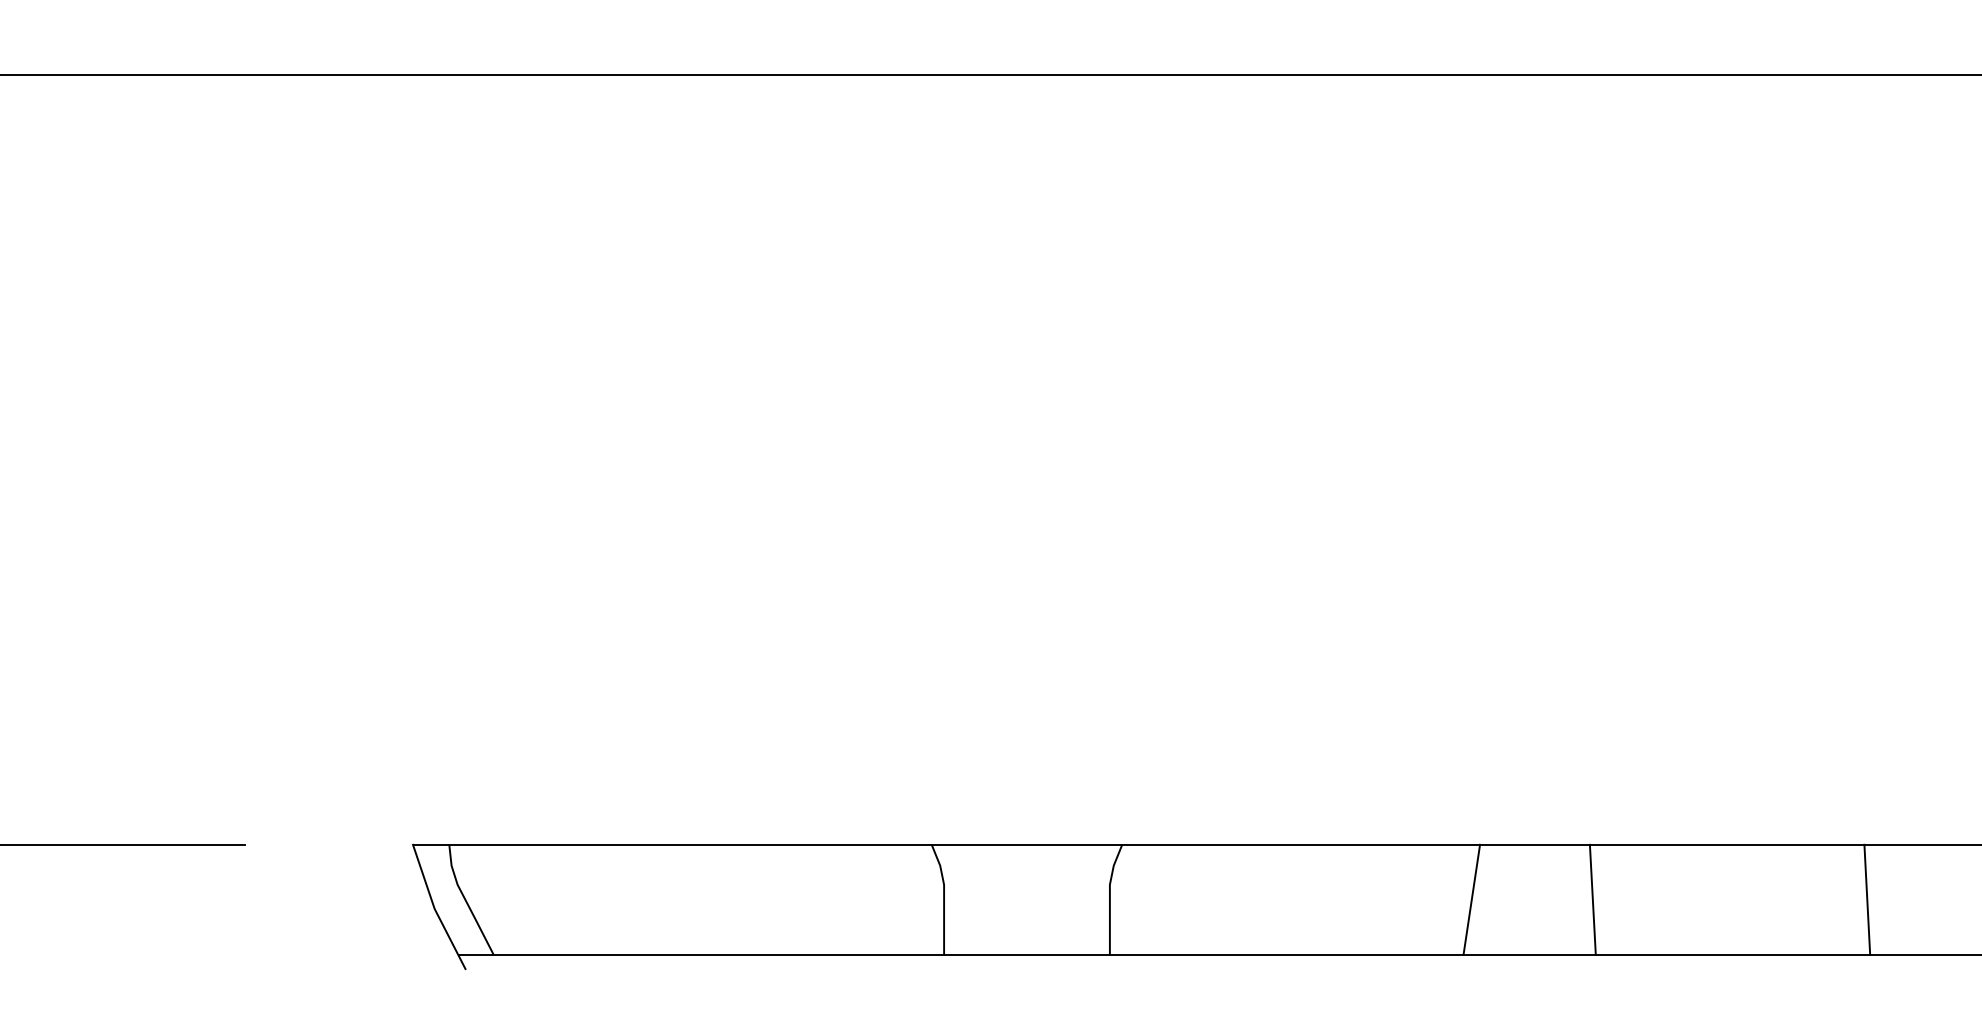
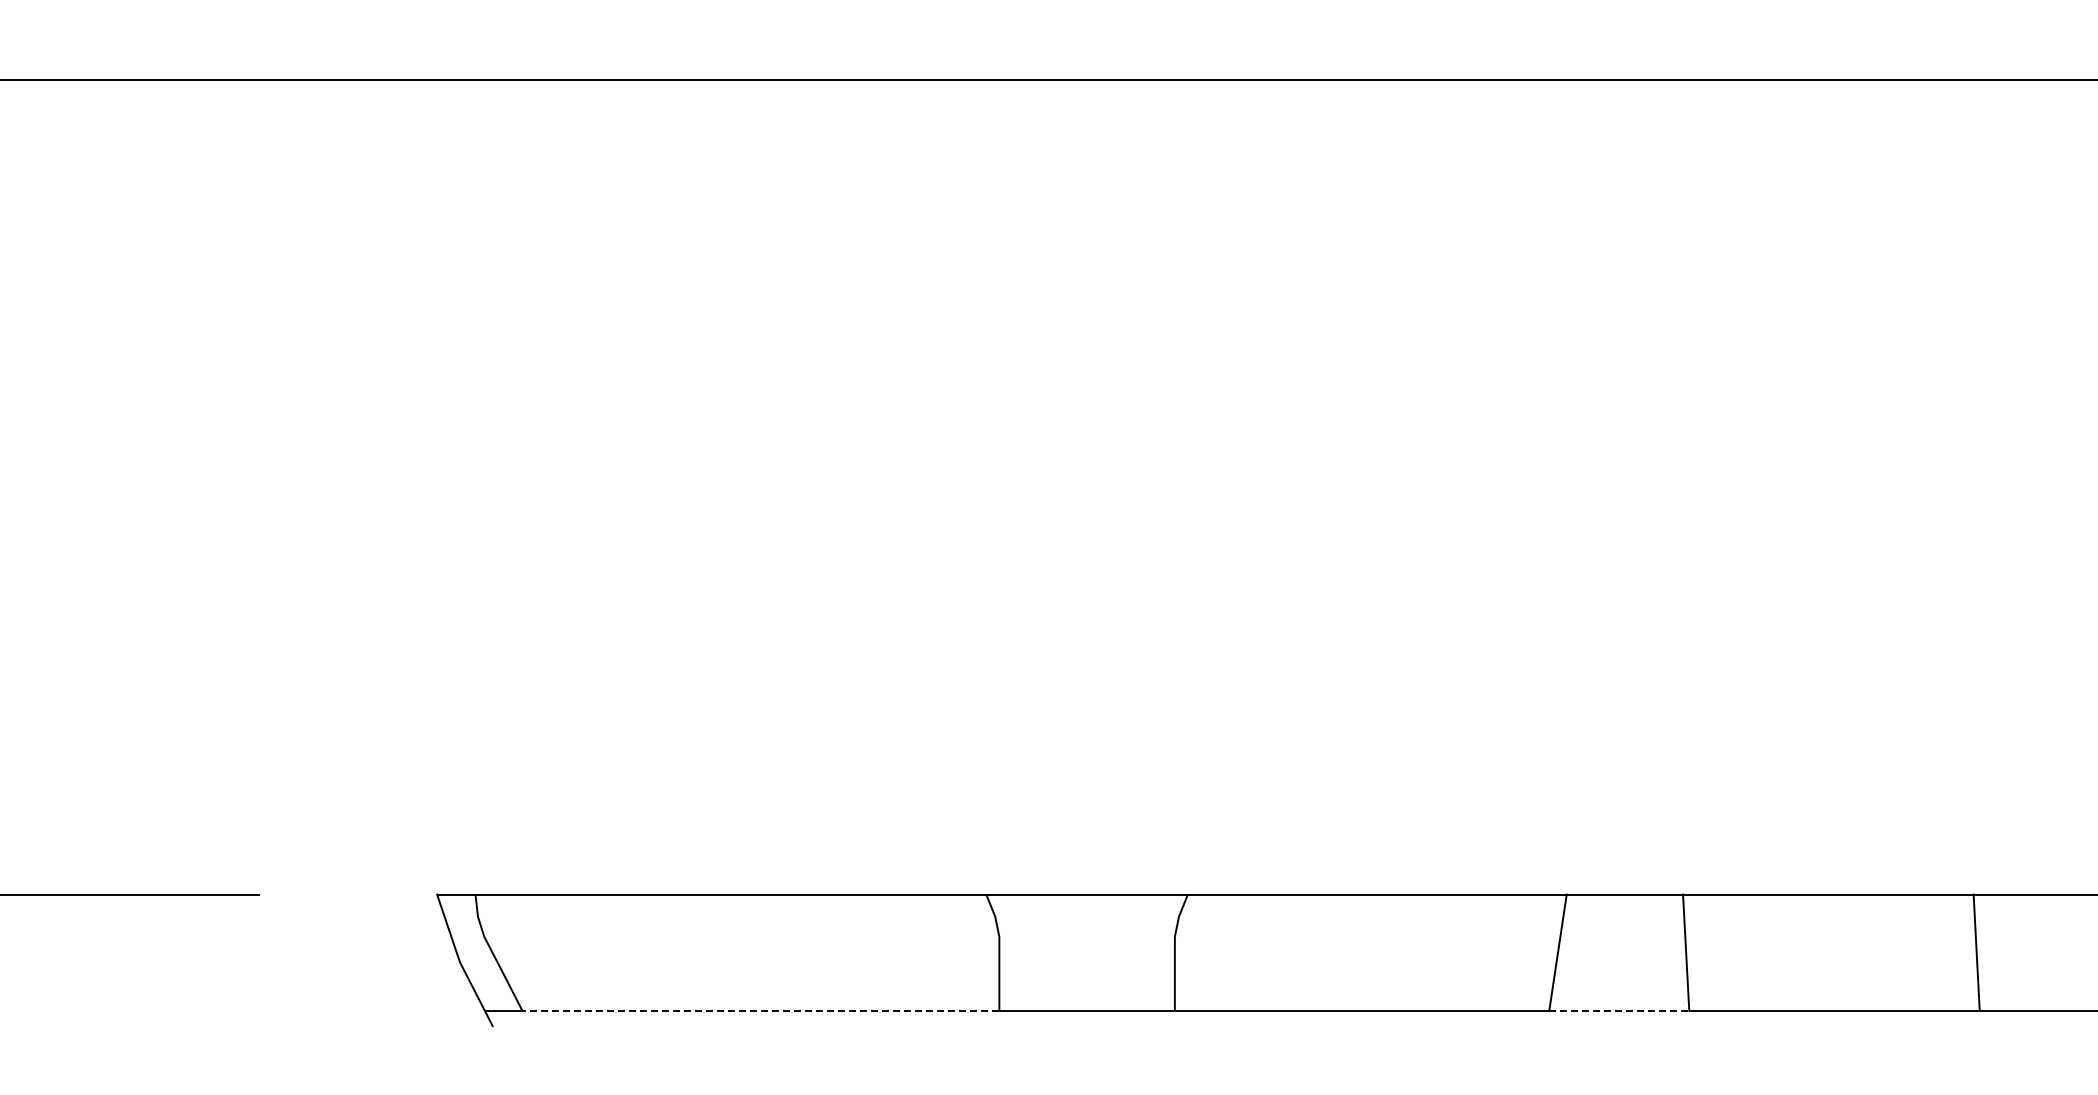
line: (718, 954) -> (760, 1010), solid -> dashed
line: (1529, 954) -> (1619, 1010), solid -> dashed

